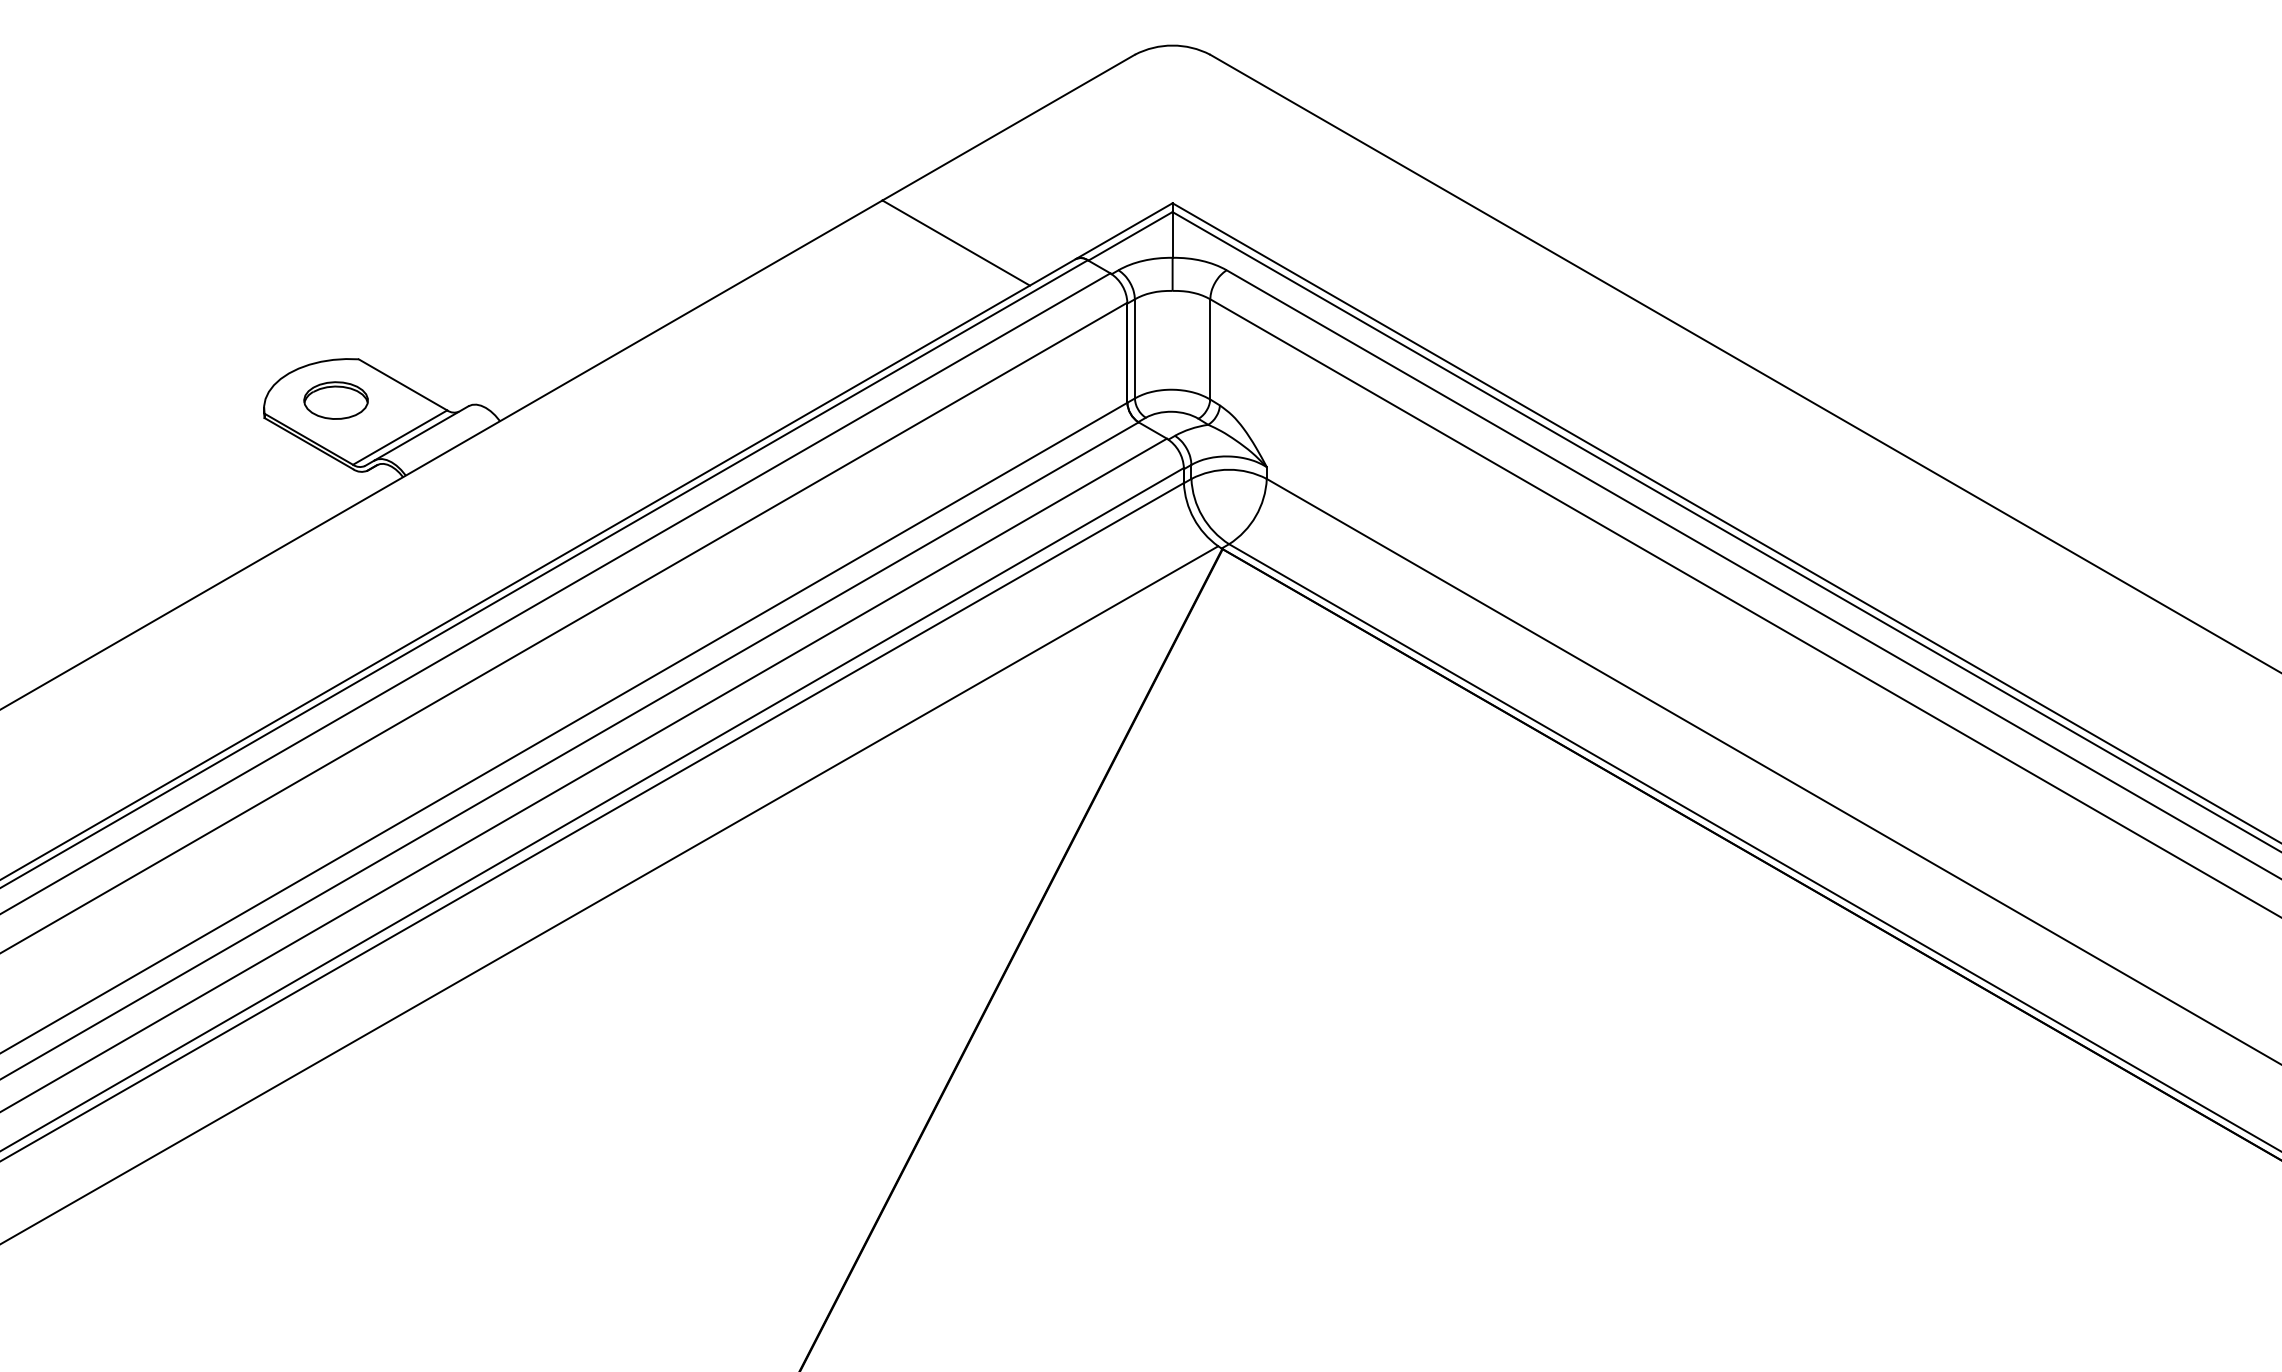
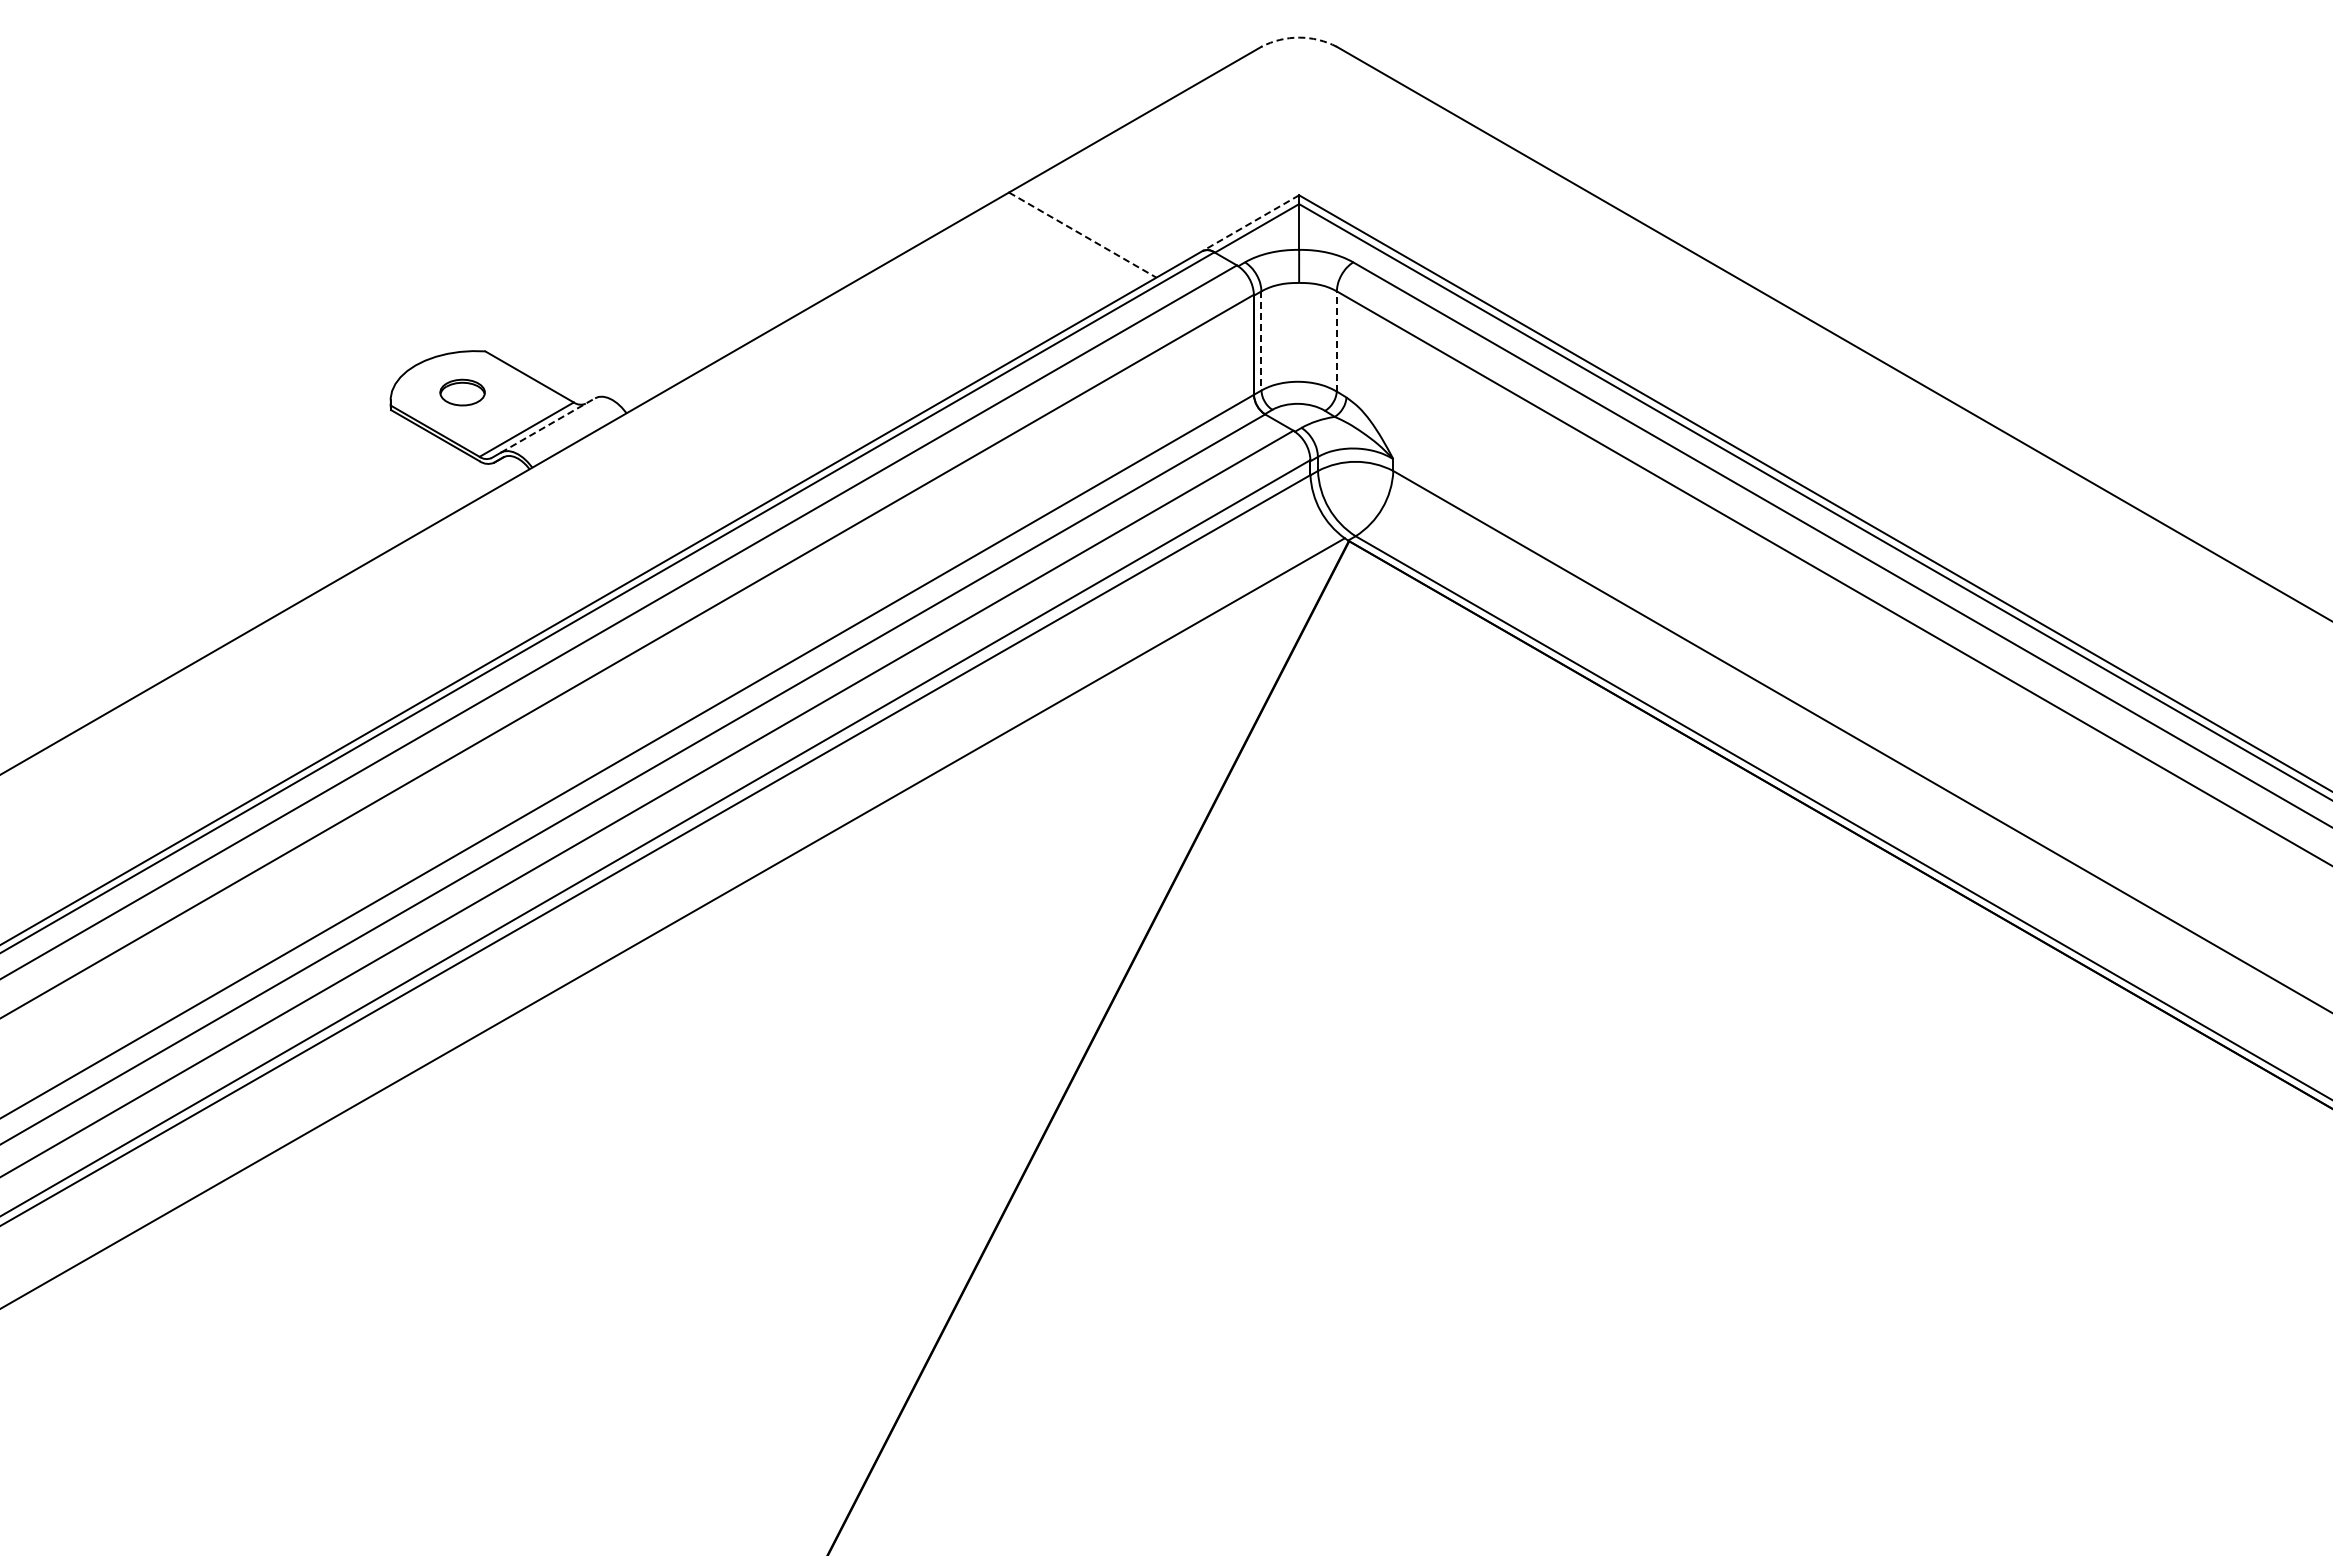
arc: (1172, 45) -> (1299, 37), solid -> dashed
line: (1123, 231) -> (1250, 223), solid -> dashed
line: (956, 243) -> (1083, 235), solid -> dashed
line: (1134, 348) -> (1261, 340), solid -> dashed
line: (1209, 348) -> (1336, 340), solid -> dashed
part: (335, 400) -> (462, 392), size x0.7
line: (421, 433) -> (548, 425), solid -> dashed

